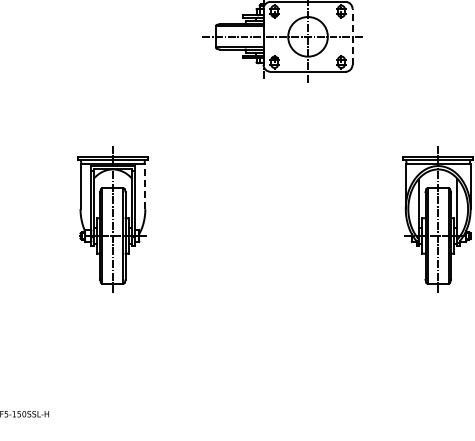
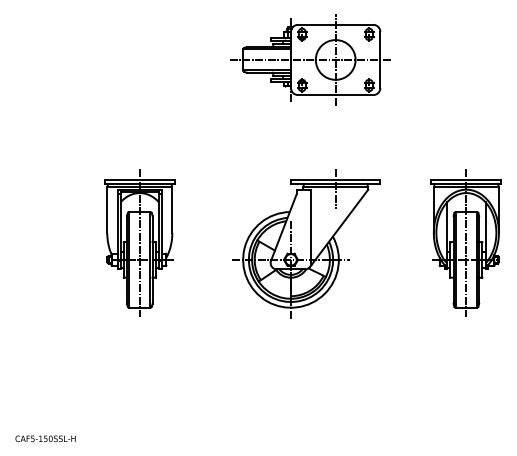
line: (352, 36) -> (380, 59), dashed -> solid
line: (145, 186) -> (172, 210), dashed -> solid
part: (278, 219) -> (306, 243), added

